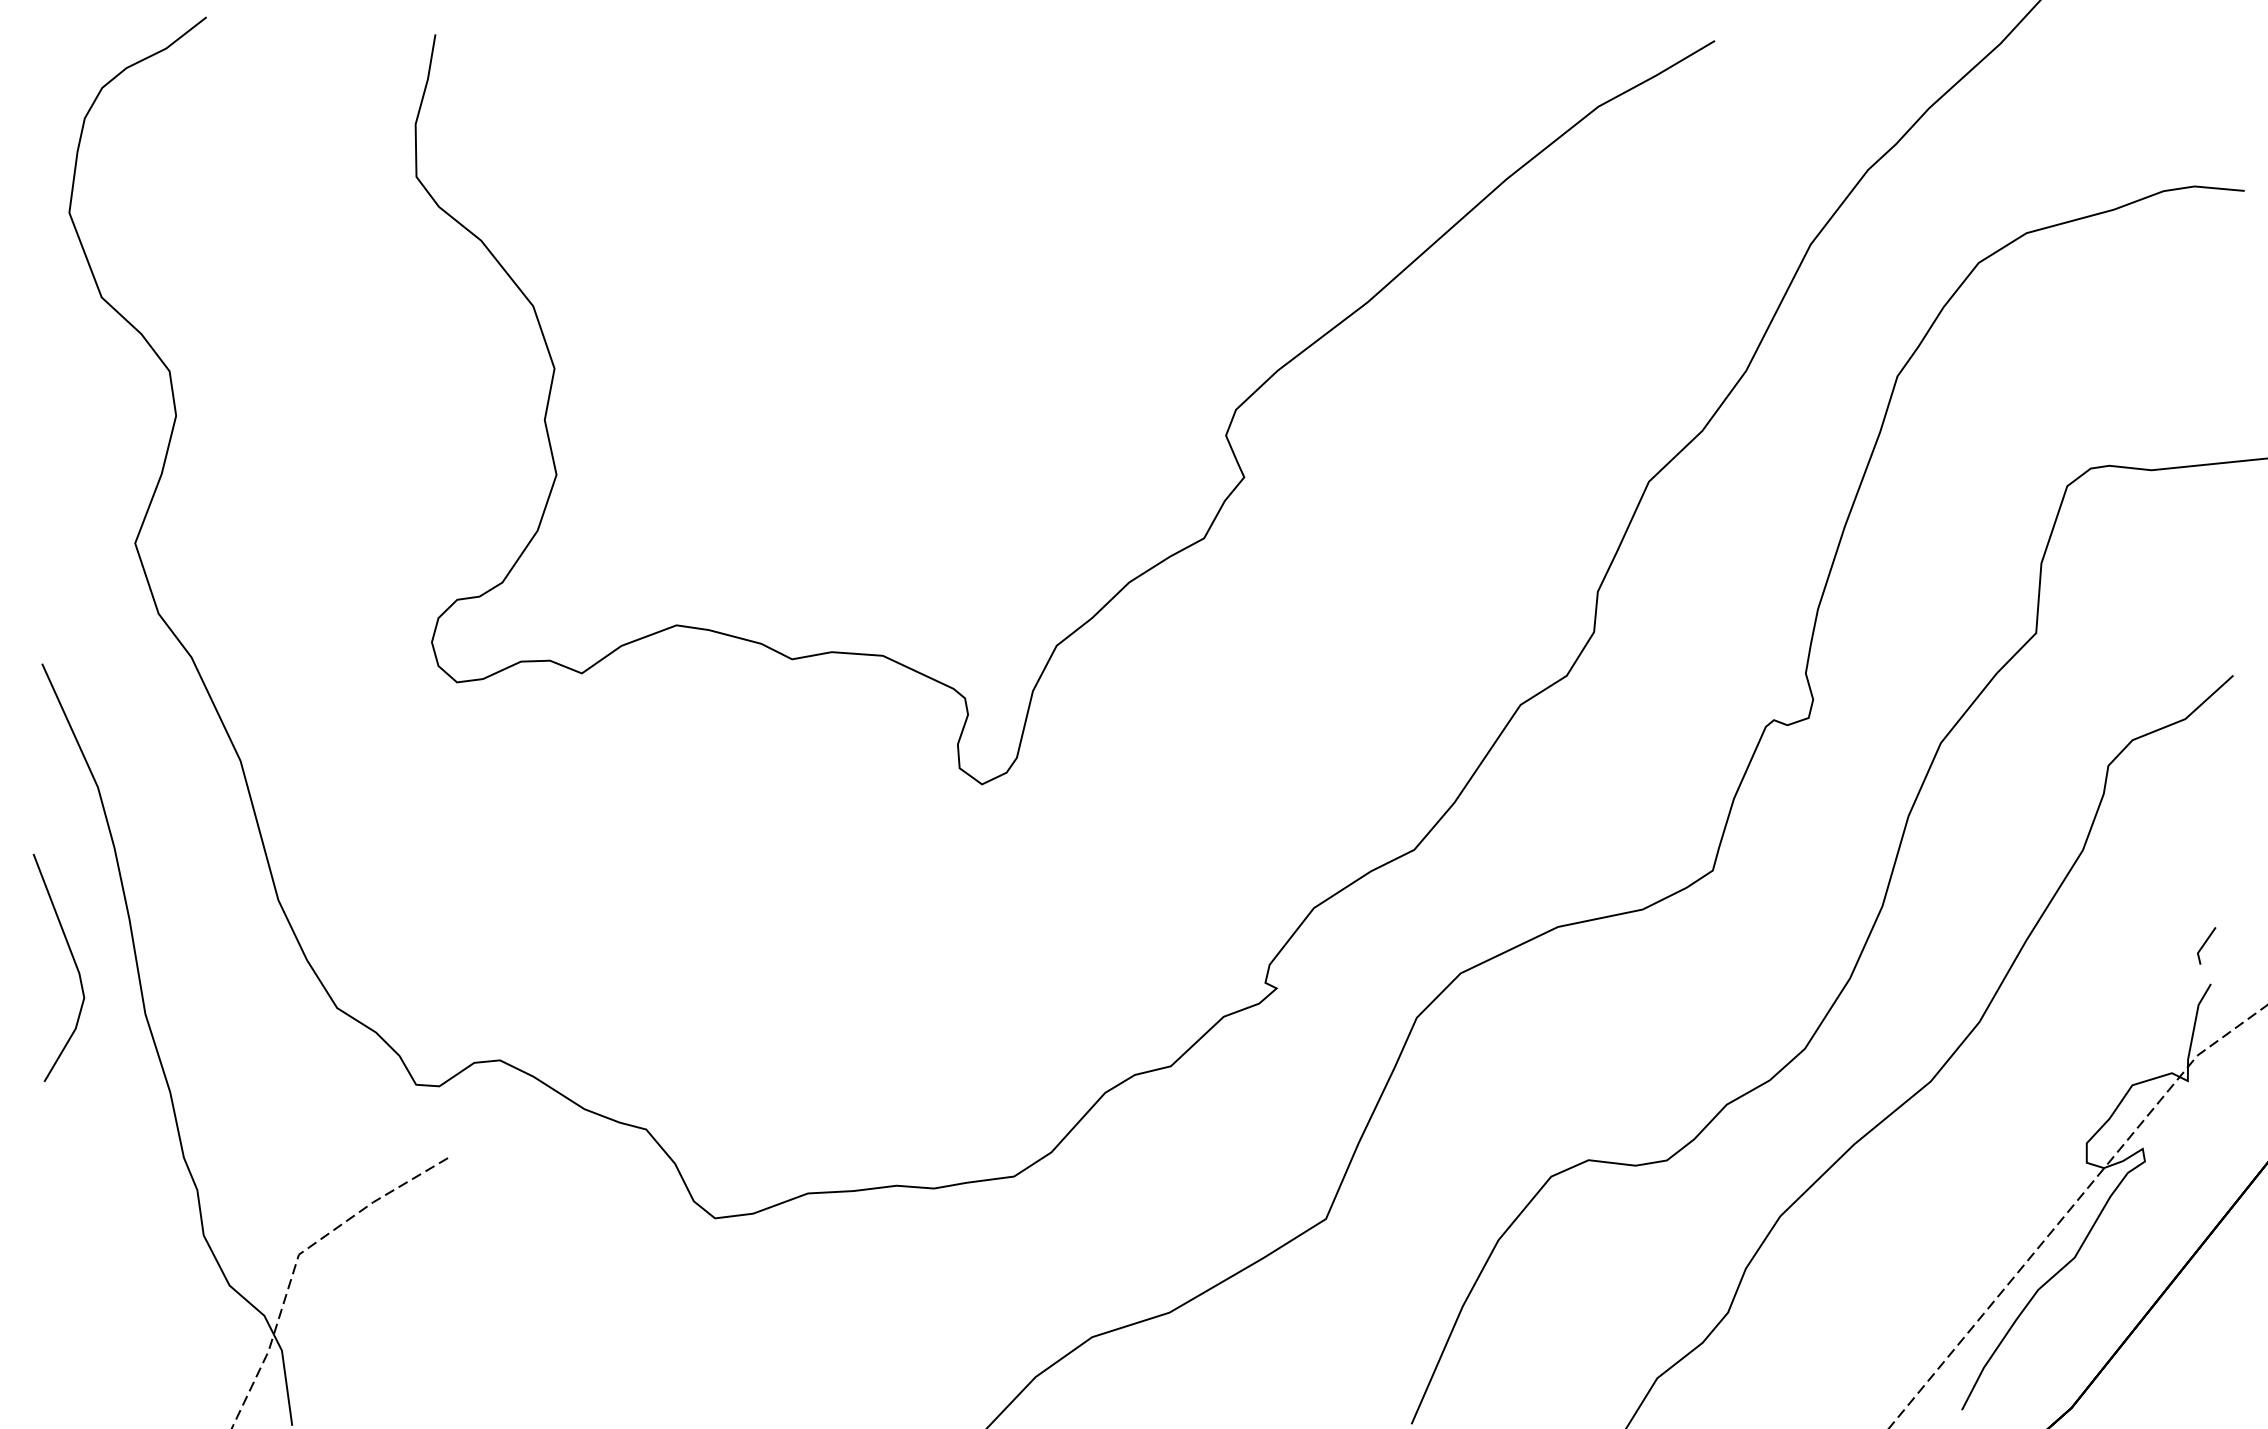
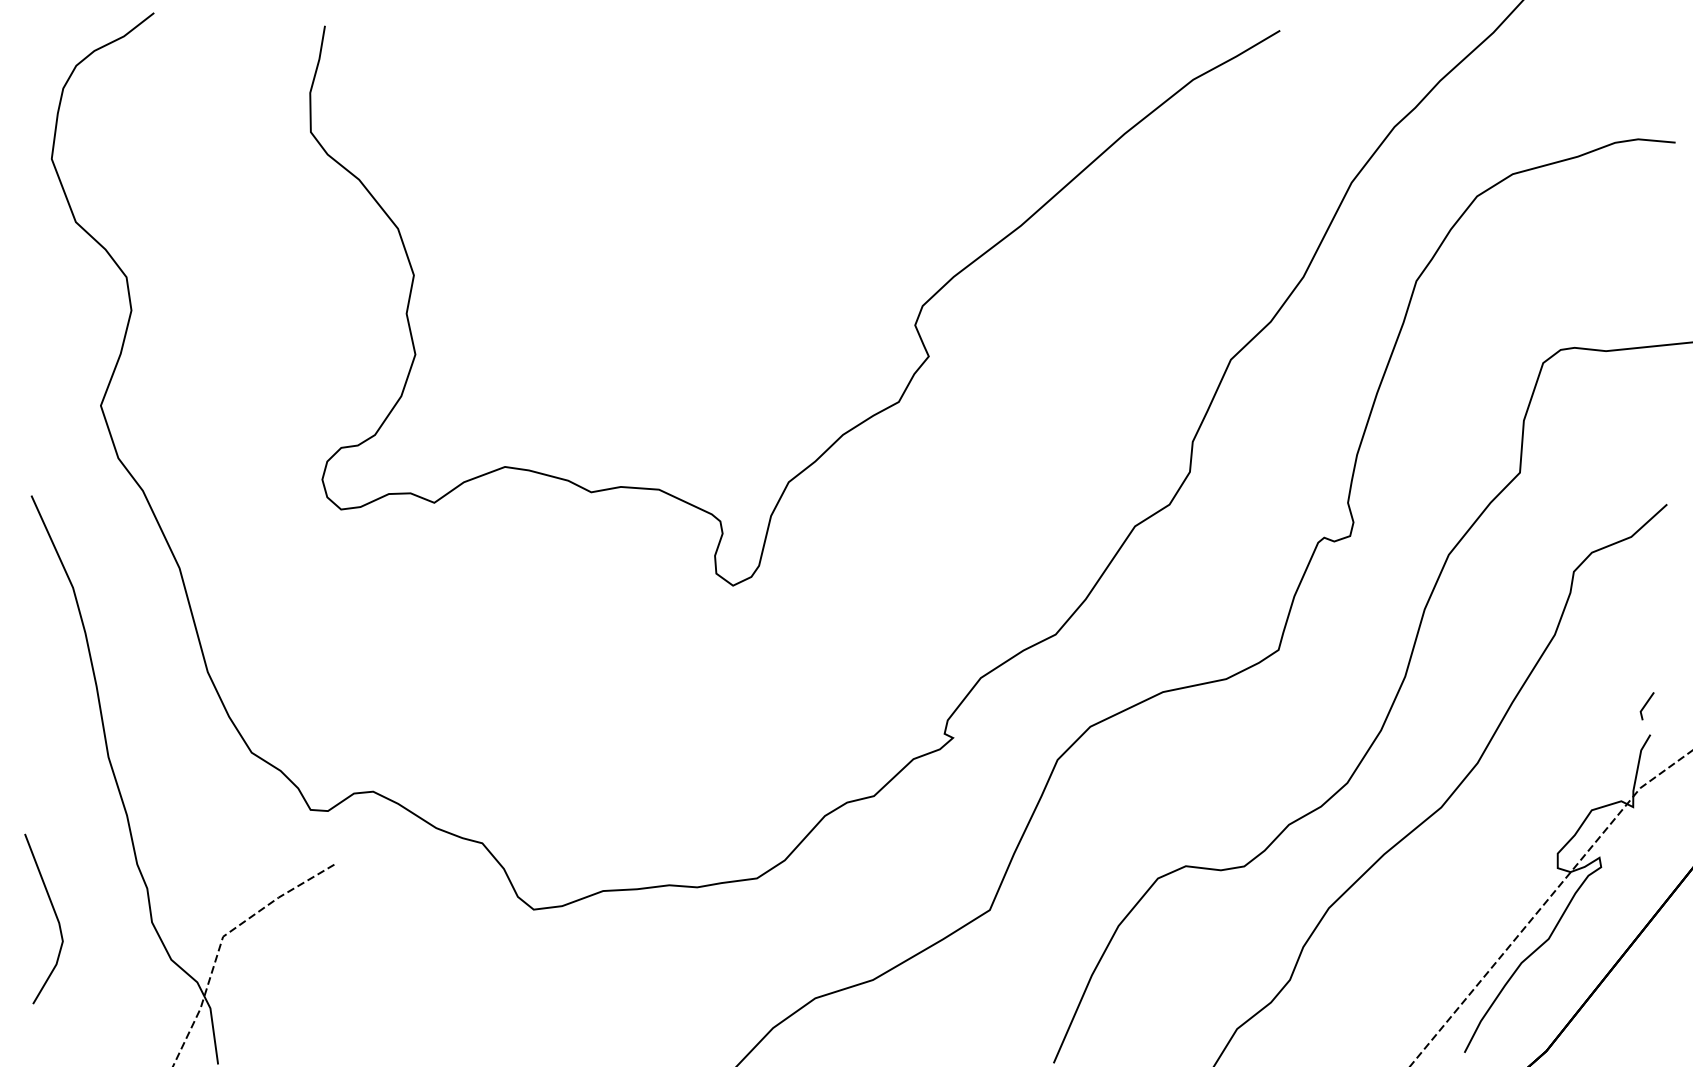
line: (73, 961) -> (54, 914), moved

